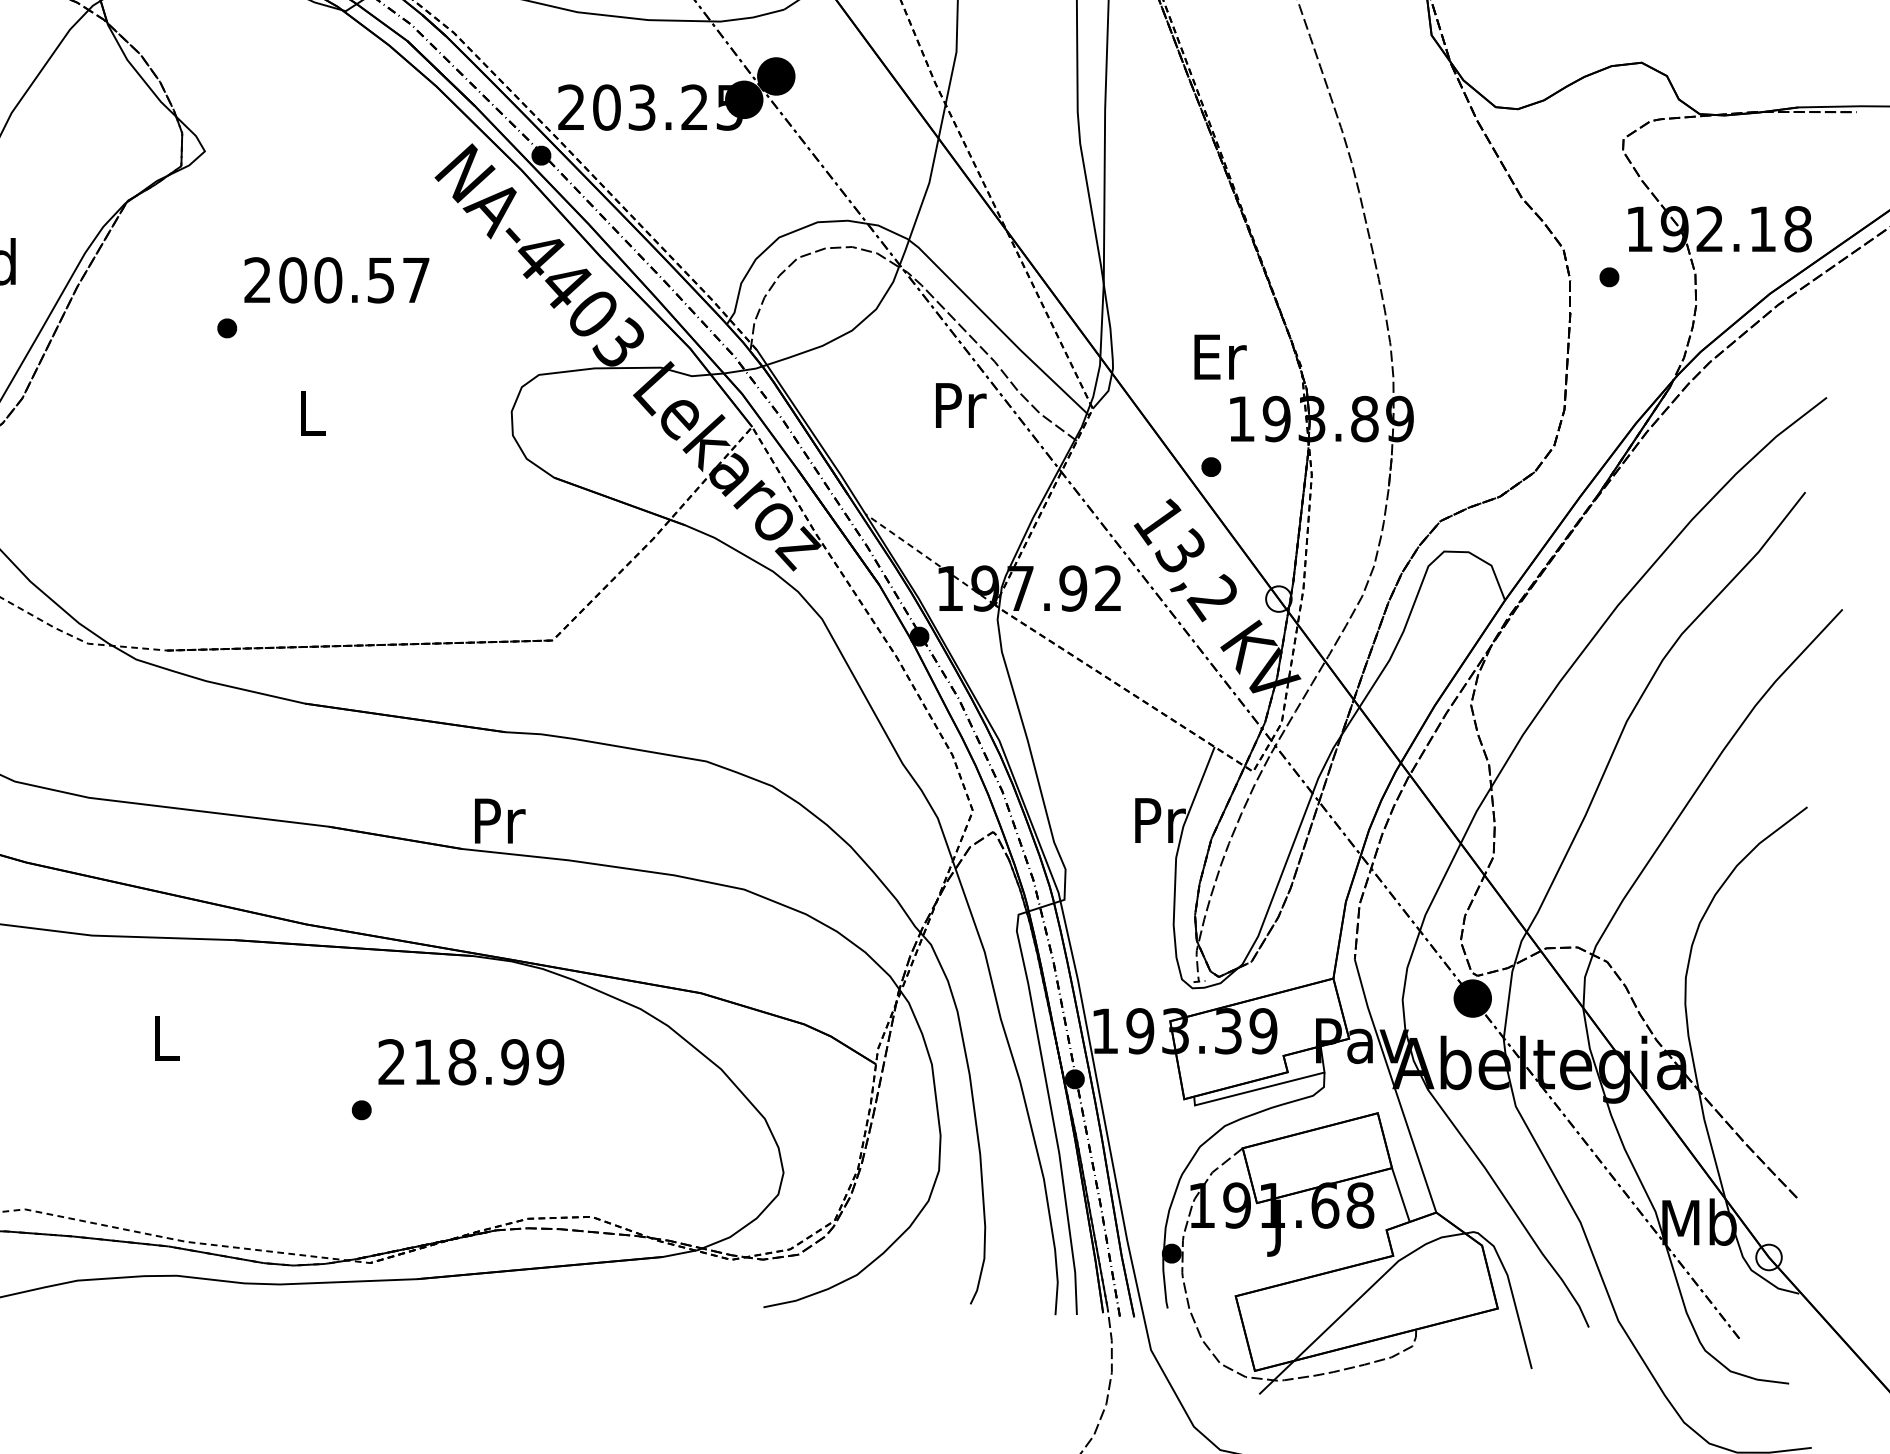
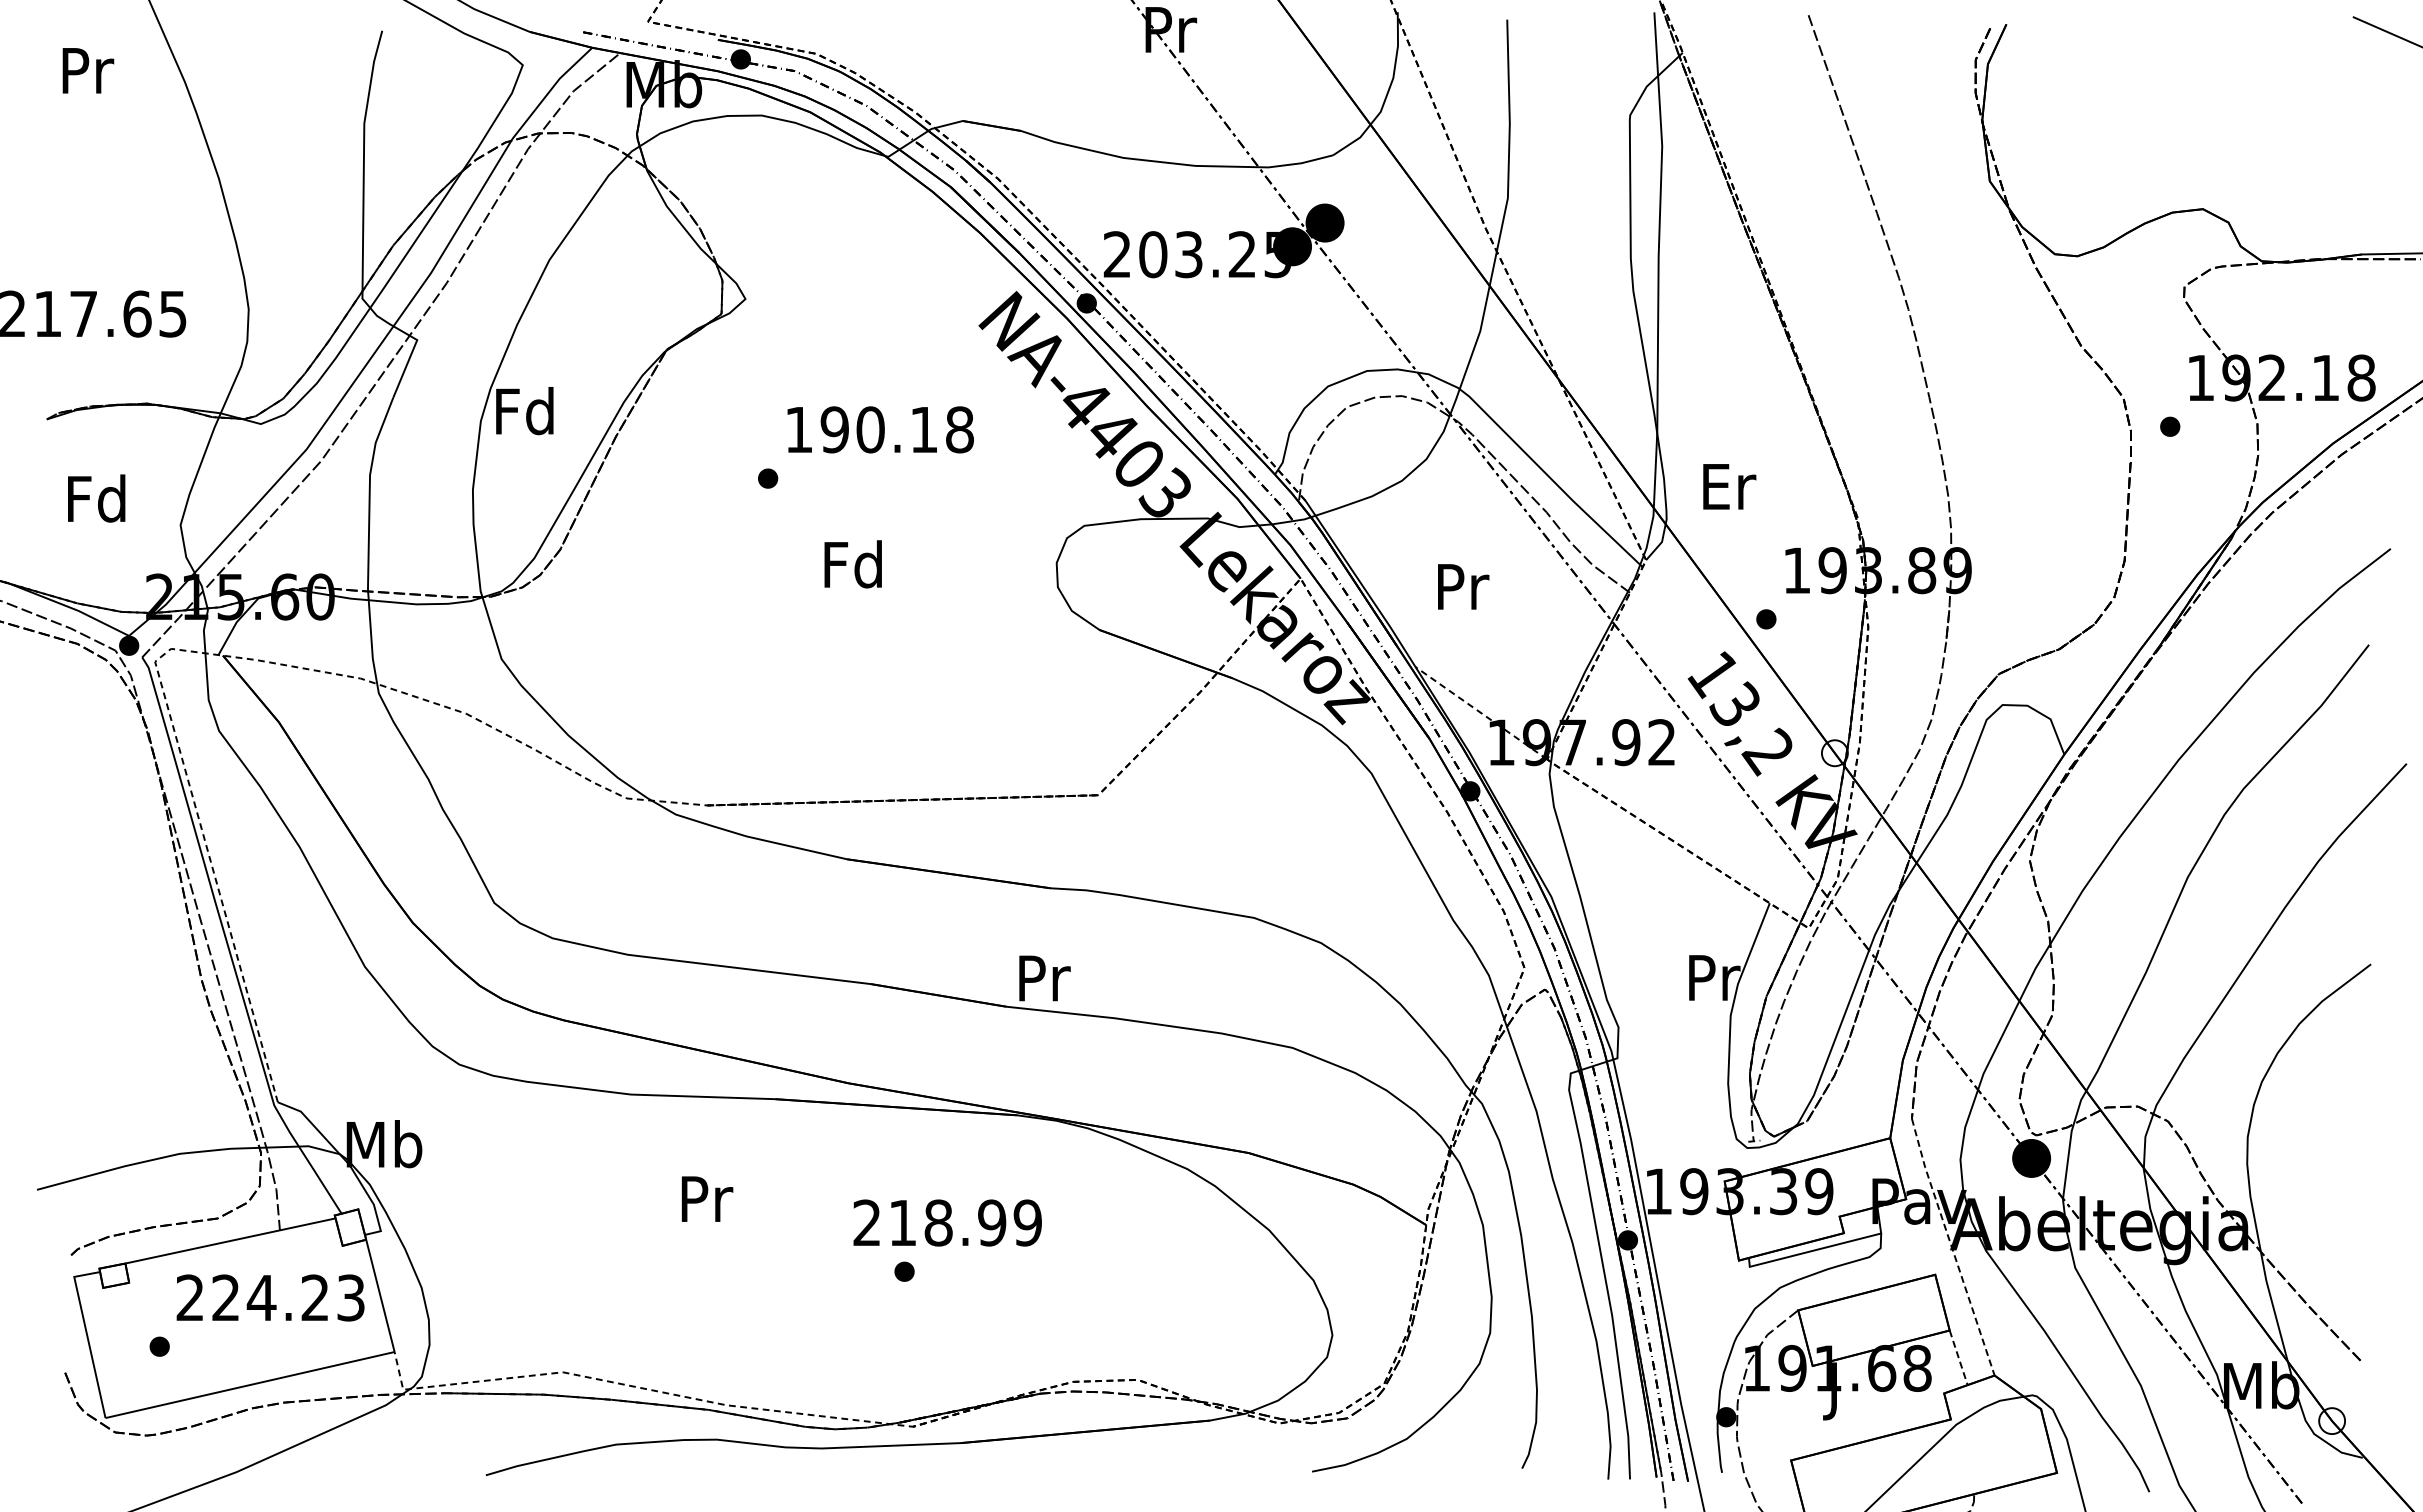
text: (337, 279) -> (879, 429), 200.57 -> 190.18
text: (1220, 356) -> (1729, 486), moved
text: (961, 405) -> (1463, 586), moved
text: (310, 413) -> (852, 564), L -> Fd
text: (167, 1038) -> (707, 1198), L -> Pr
text: (471, 1061) -> (947, 1222), moved
line: (1393, 1085) -> (1951, 1246), solid -> dashed
line: (1400, 1194) -> (1958, 1357), solid -> dashed

